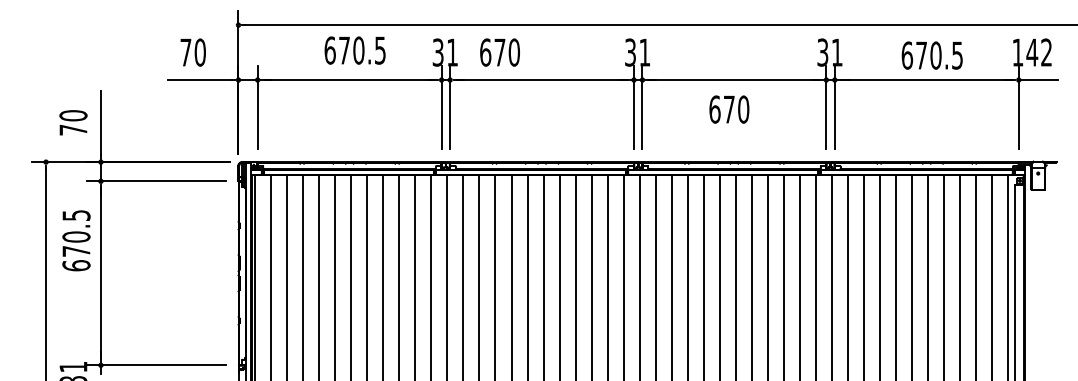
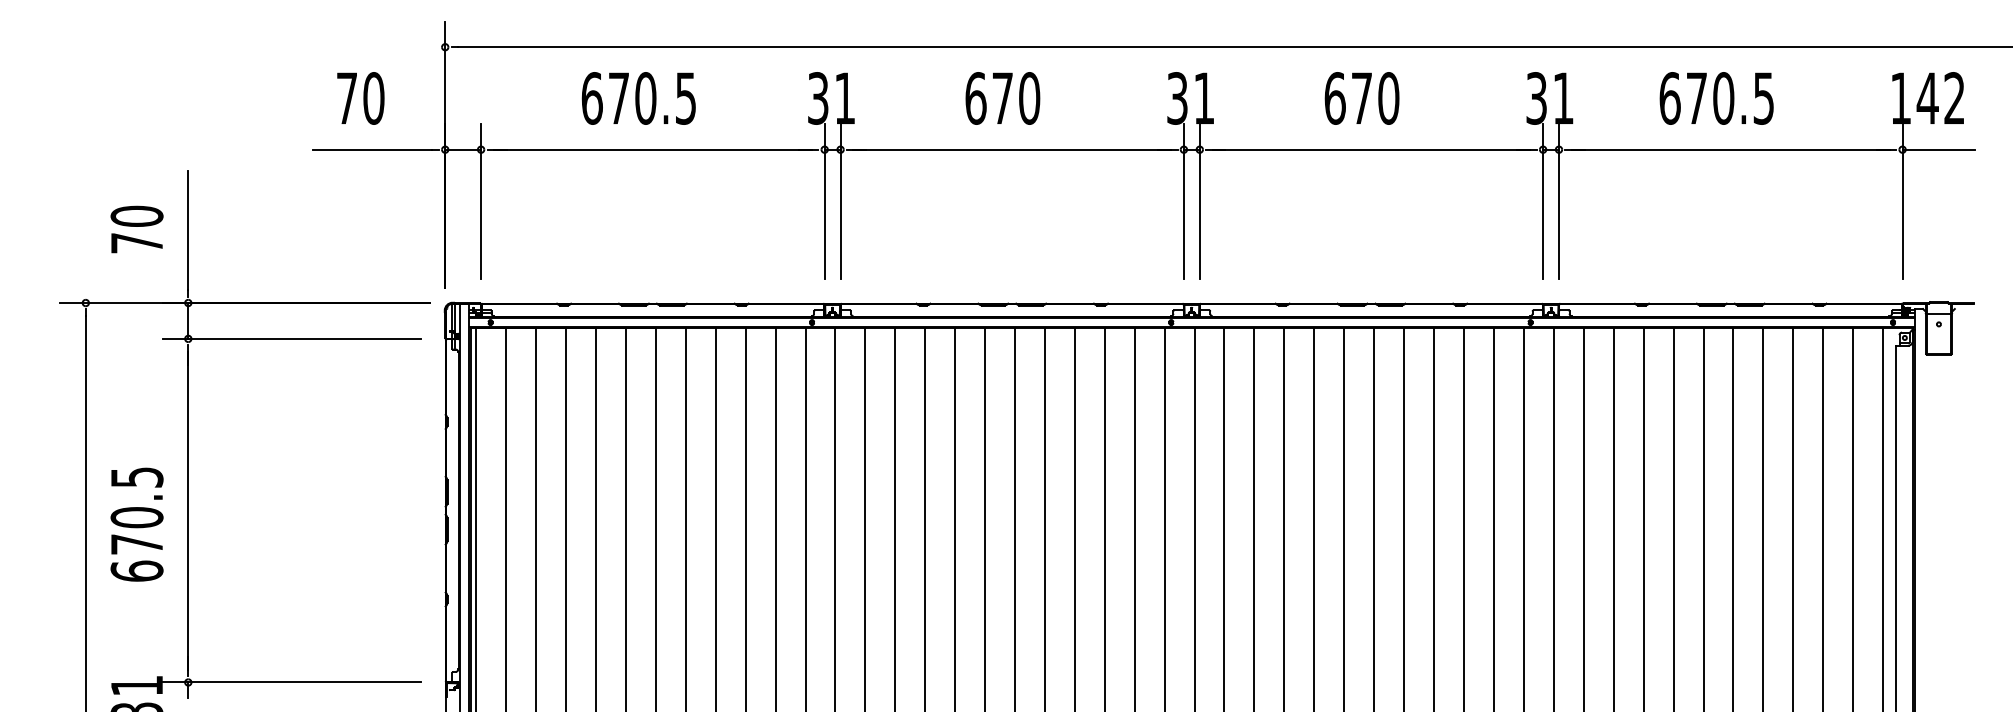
text: (354, 50) -> (637, 98), moved
text: (499, 52) -> (1001, 98), moved
text: (931, 55) -> (1715, 98), moved
text: (729, 109) -> (1362, 98), moved
text: (76, 240) -> (137, 524), moved

